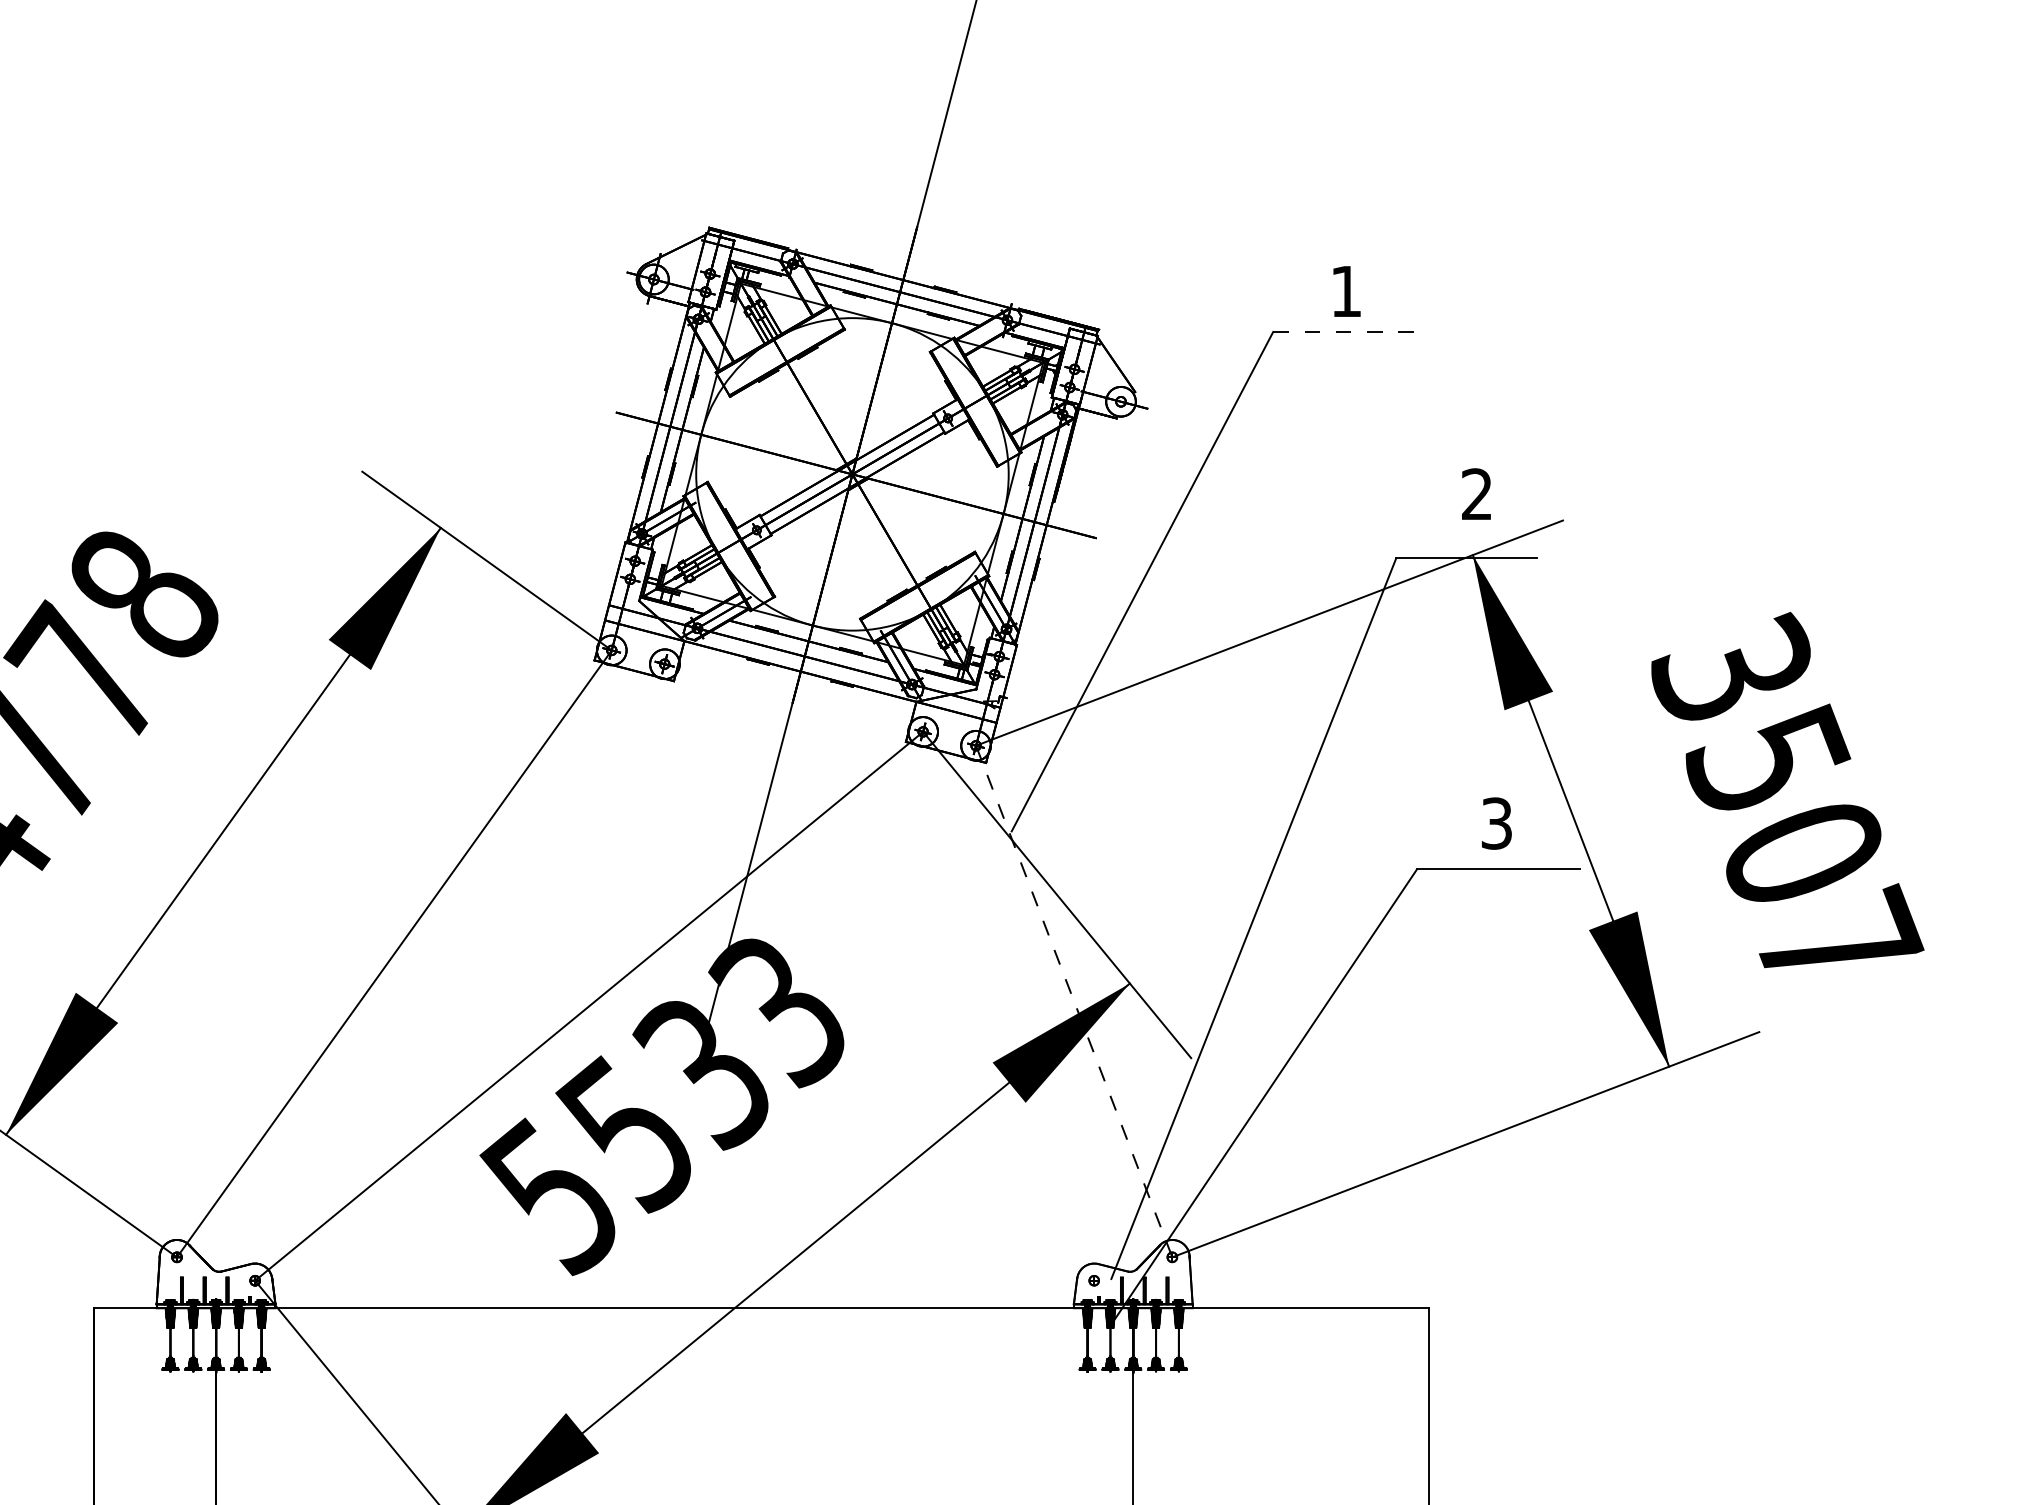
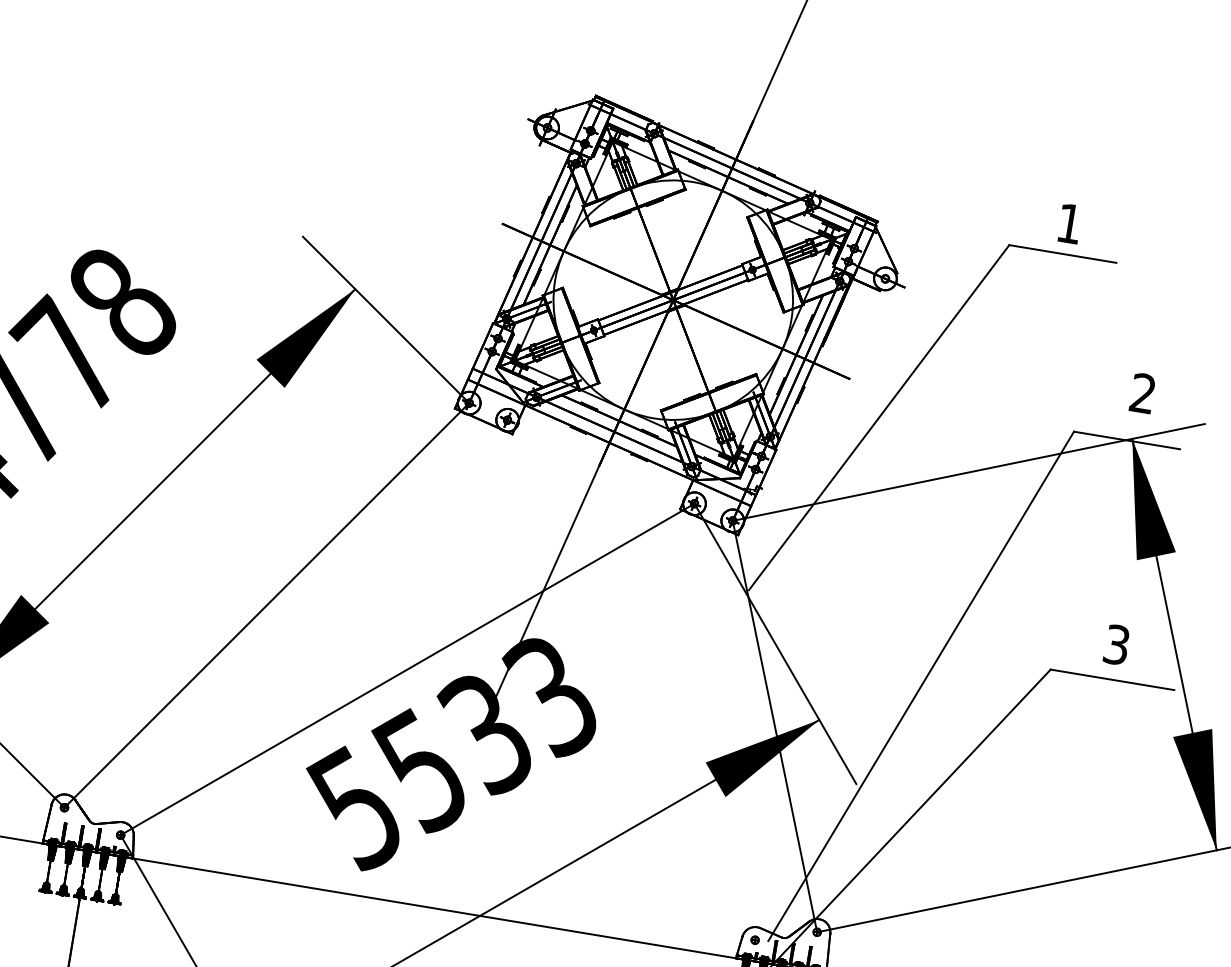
line: (1344, 331) -> (1063, 253), dashed -> solid
line: (1074, 1001) -> (775, 726), dashed -> solid

